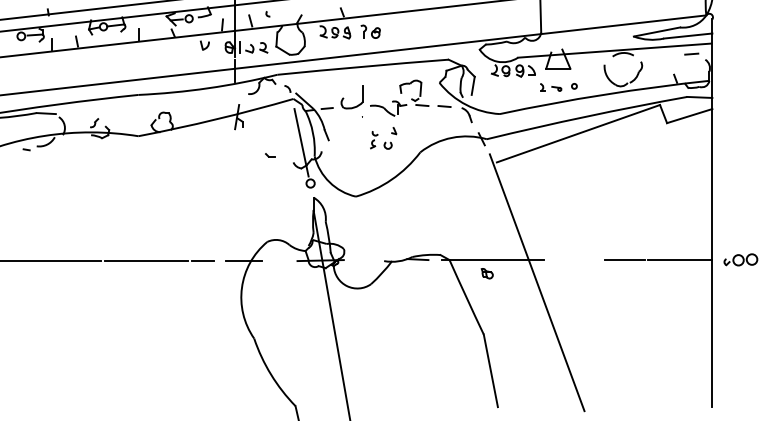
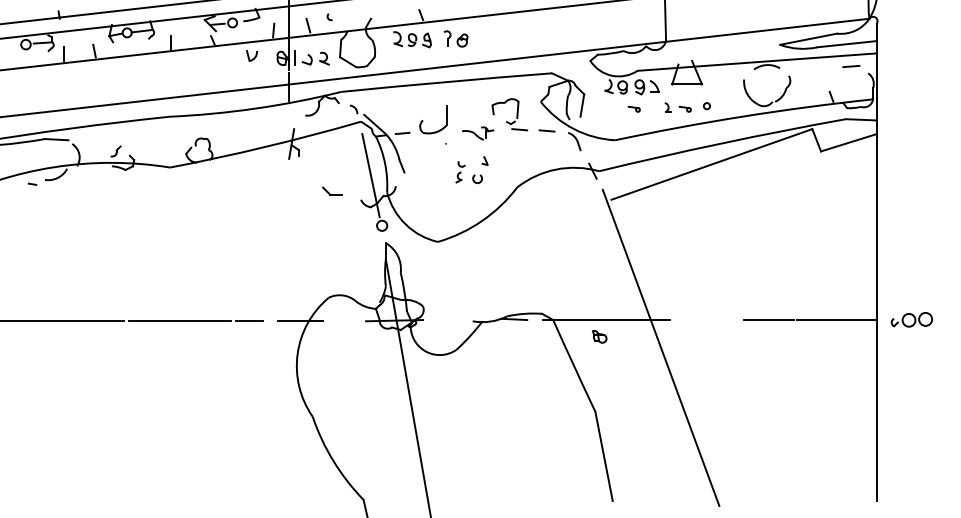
part: (514, 88) -> (633, 108), added
part: (388, 108) -> (477, 133), size x0.7
part: (270, 155) -> (332, 191), size x1.6

